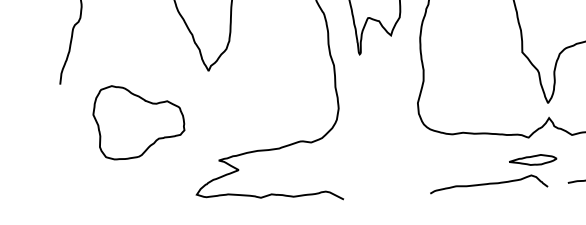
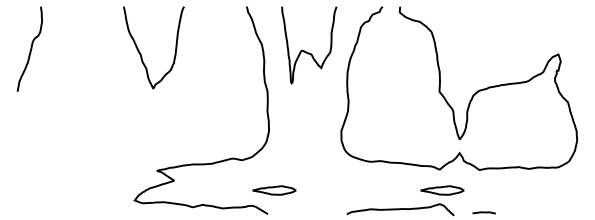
part: (138, 120) -> (86, 129), removed
part: (349, 173) -> (274, 190), added

